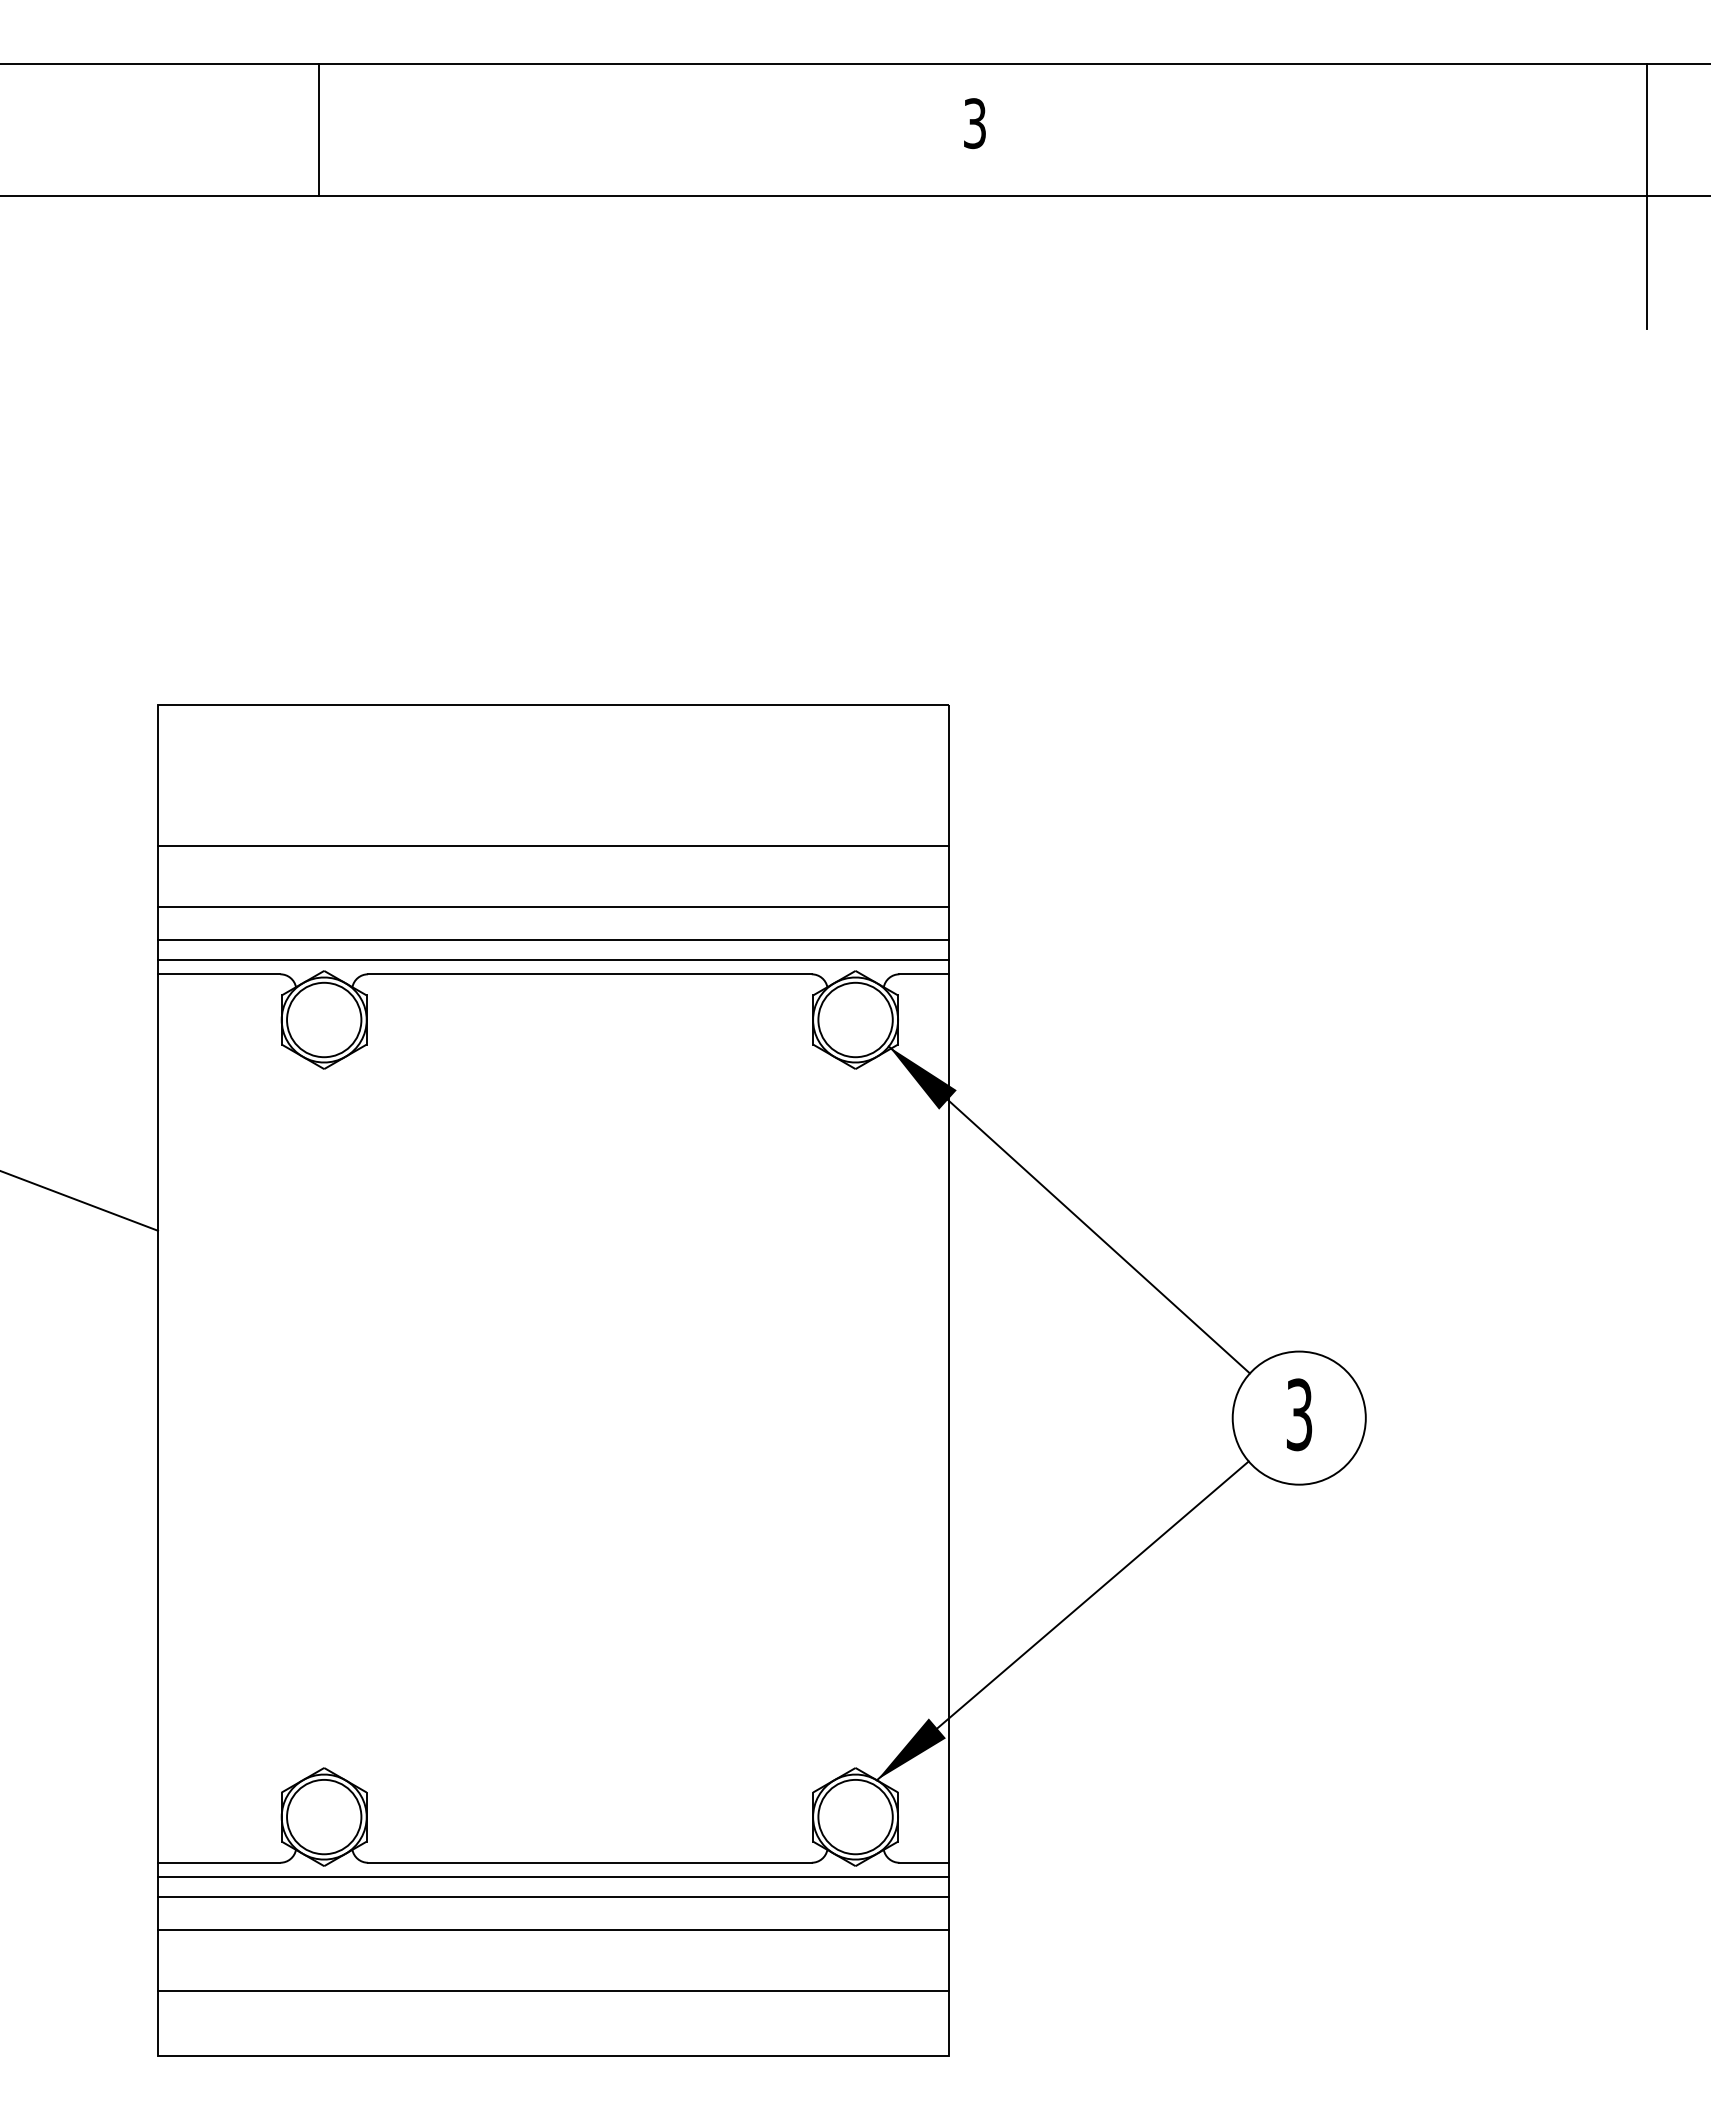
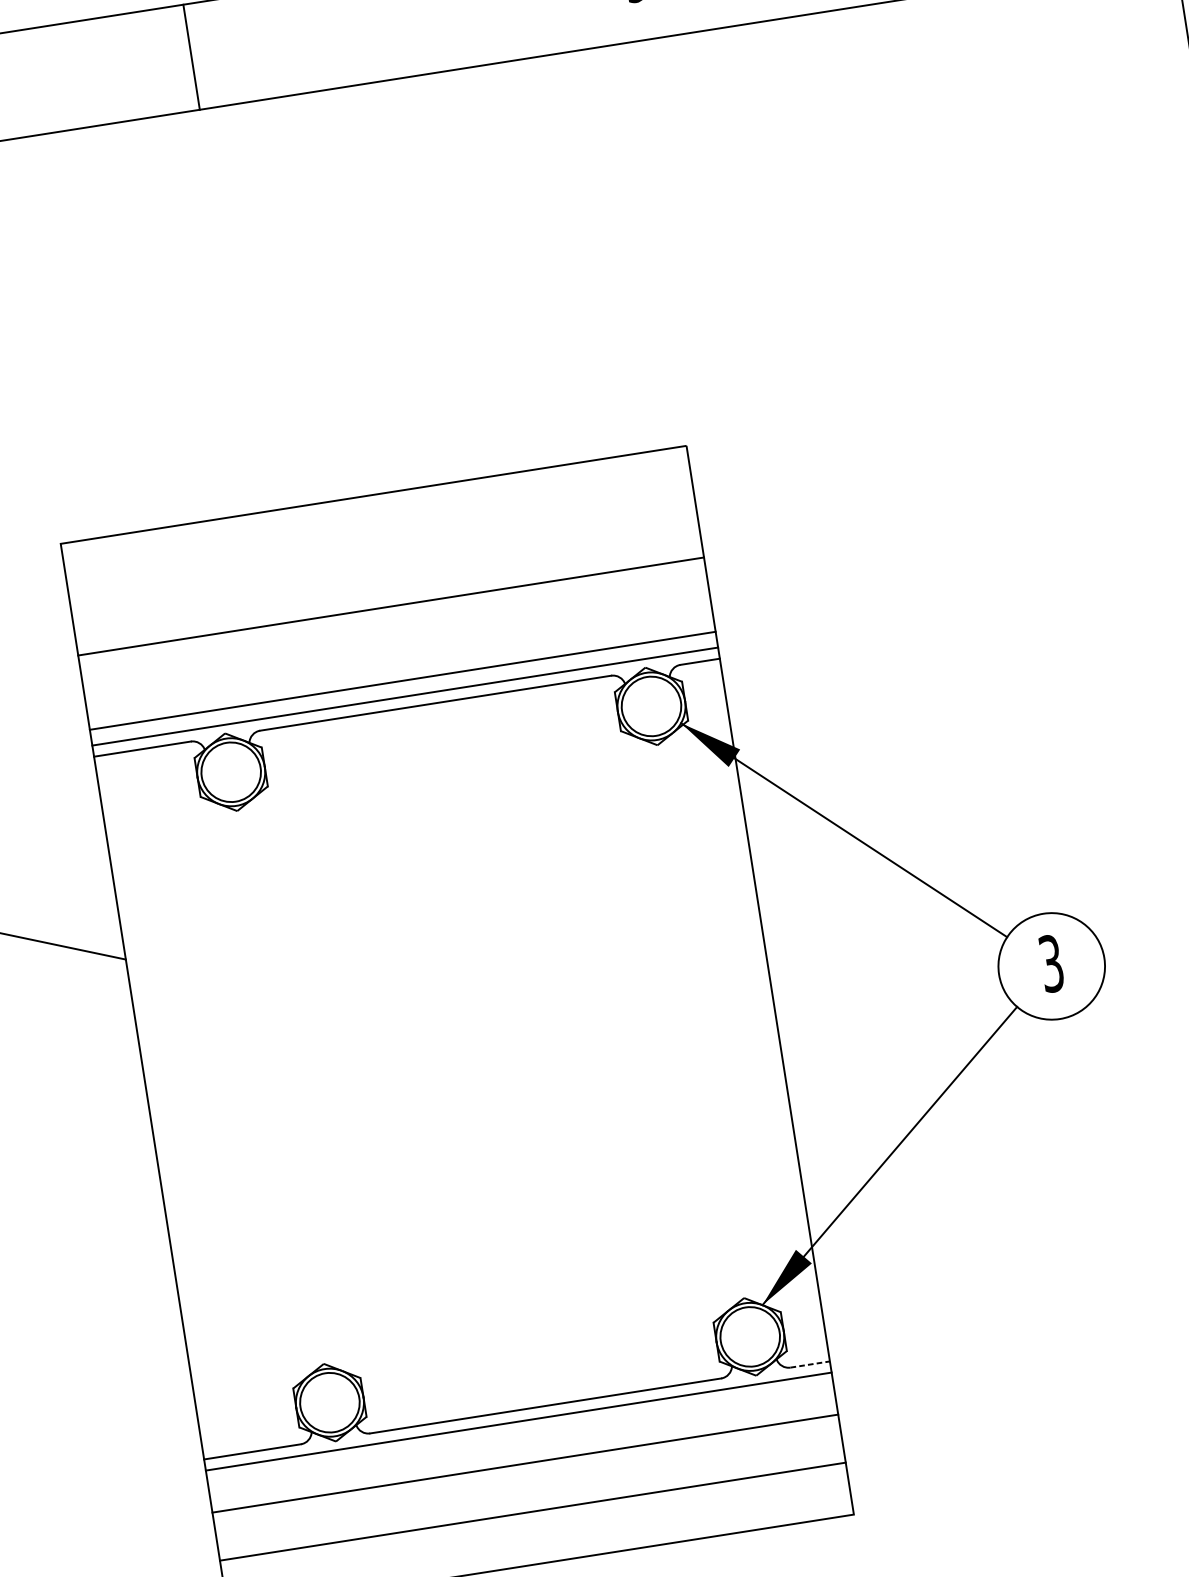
line: (318, 129) -> (191, 56), moved
line: (553, 907) -> (398, 654), removed
line: (924, 1862) -> (810, 1364), solid -> dashed
line: (553, 1896) -> (521, 1437), removed

